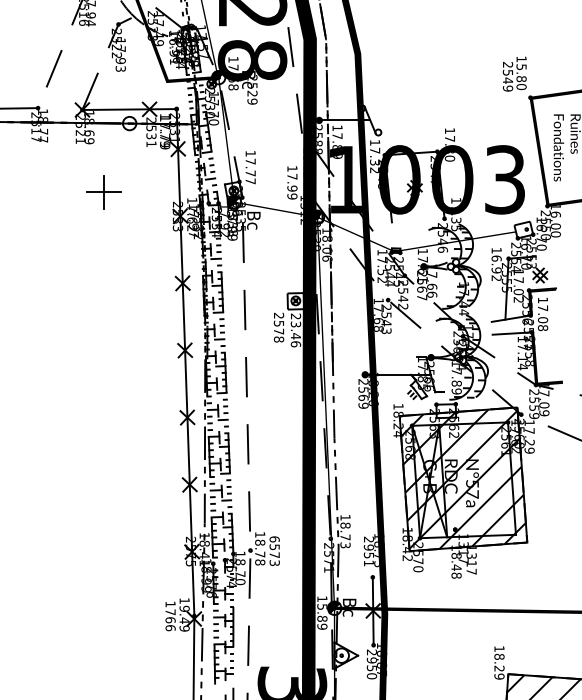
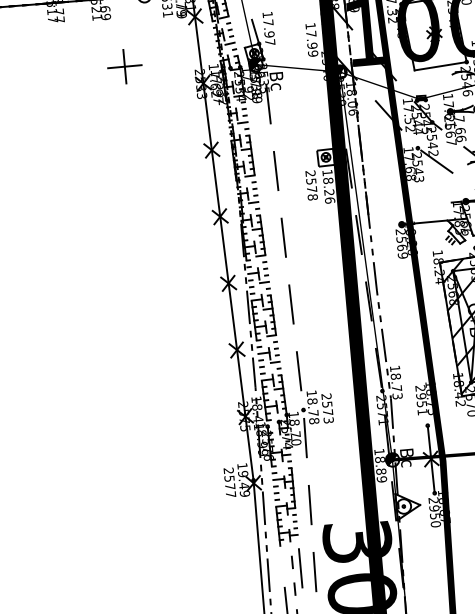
text: (250, 173) -> (269, 34), 17.77 -> 17.97
text: (301, 209) -> (323, 65), 1312 -> 2540
line: (417, 220) -> (439, 66), added
text: (295, 326) -> (328, 182), 23.46 -> 18.26
text: (274, 539) -> (326, 396), 6573 -> 2573
text: (322, 607) -> (380, 460), 15.89 -> 18.89
text: (170, 616) -> (229, 483), 1766 -> 2577

